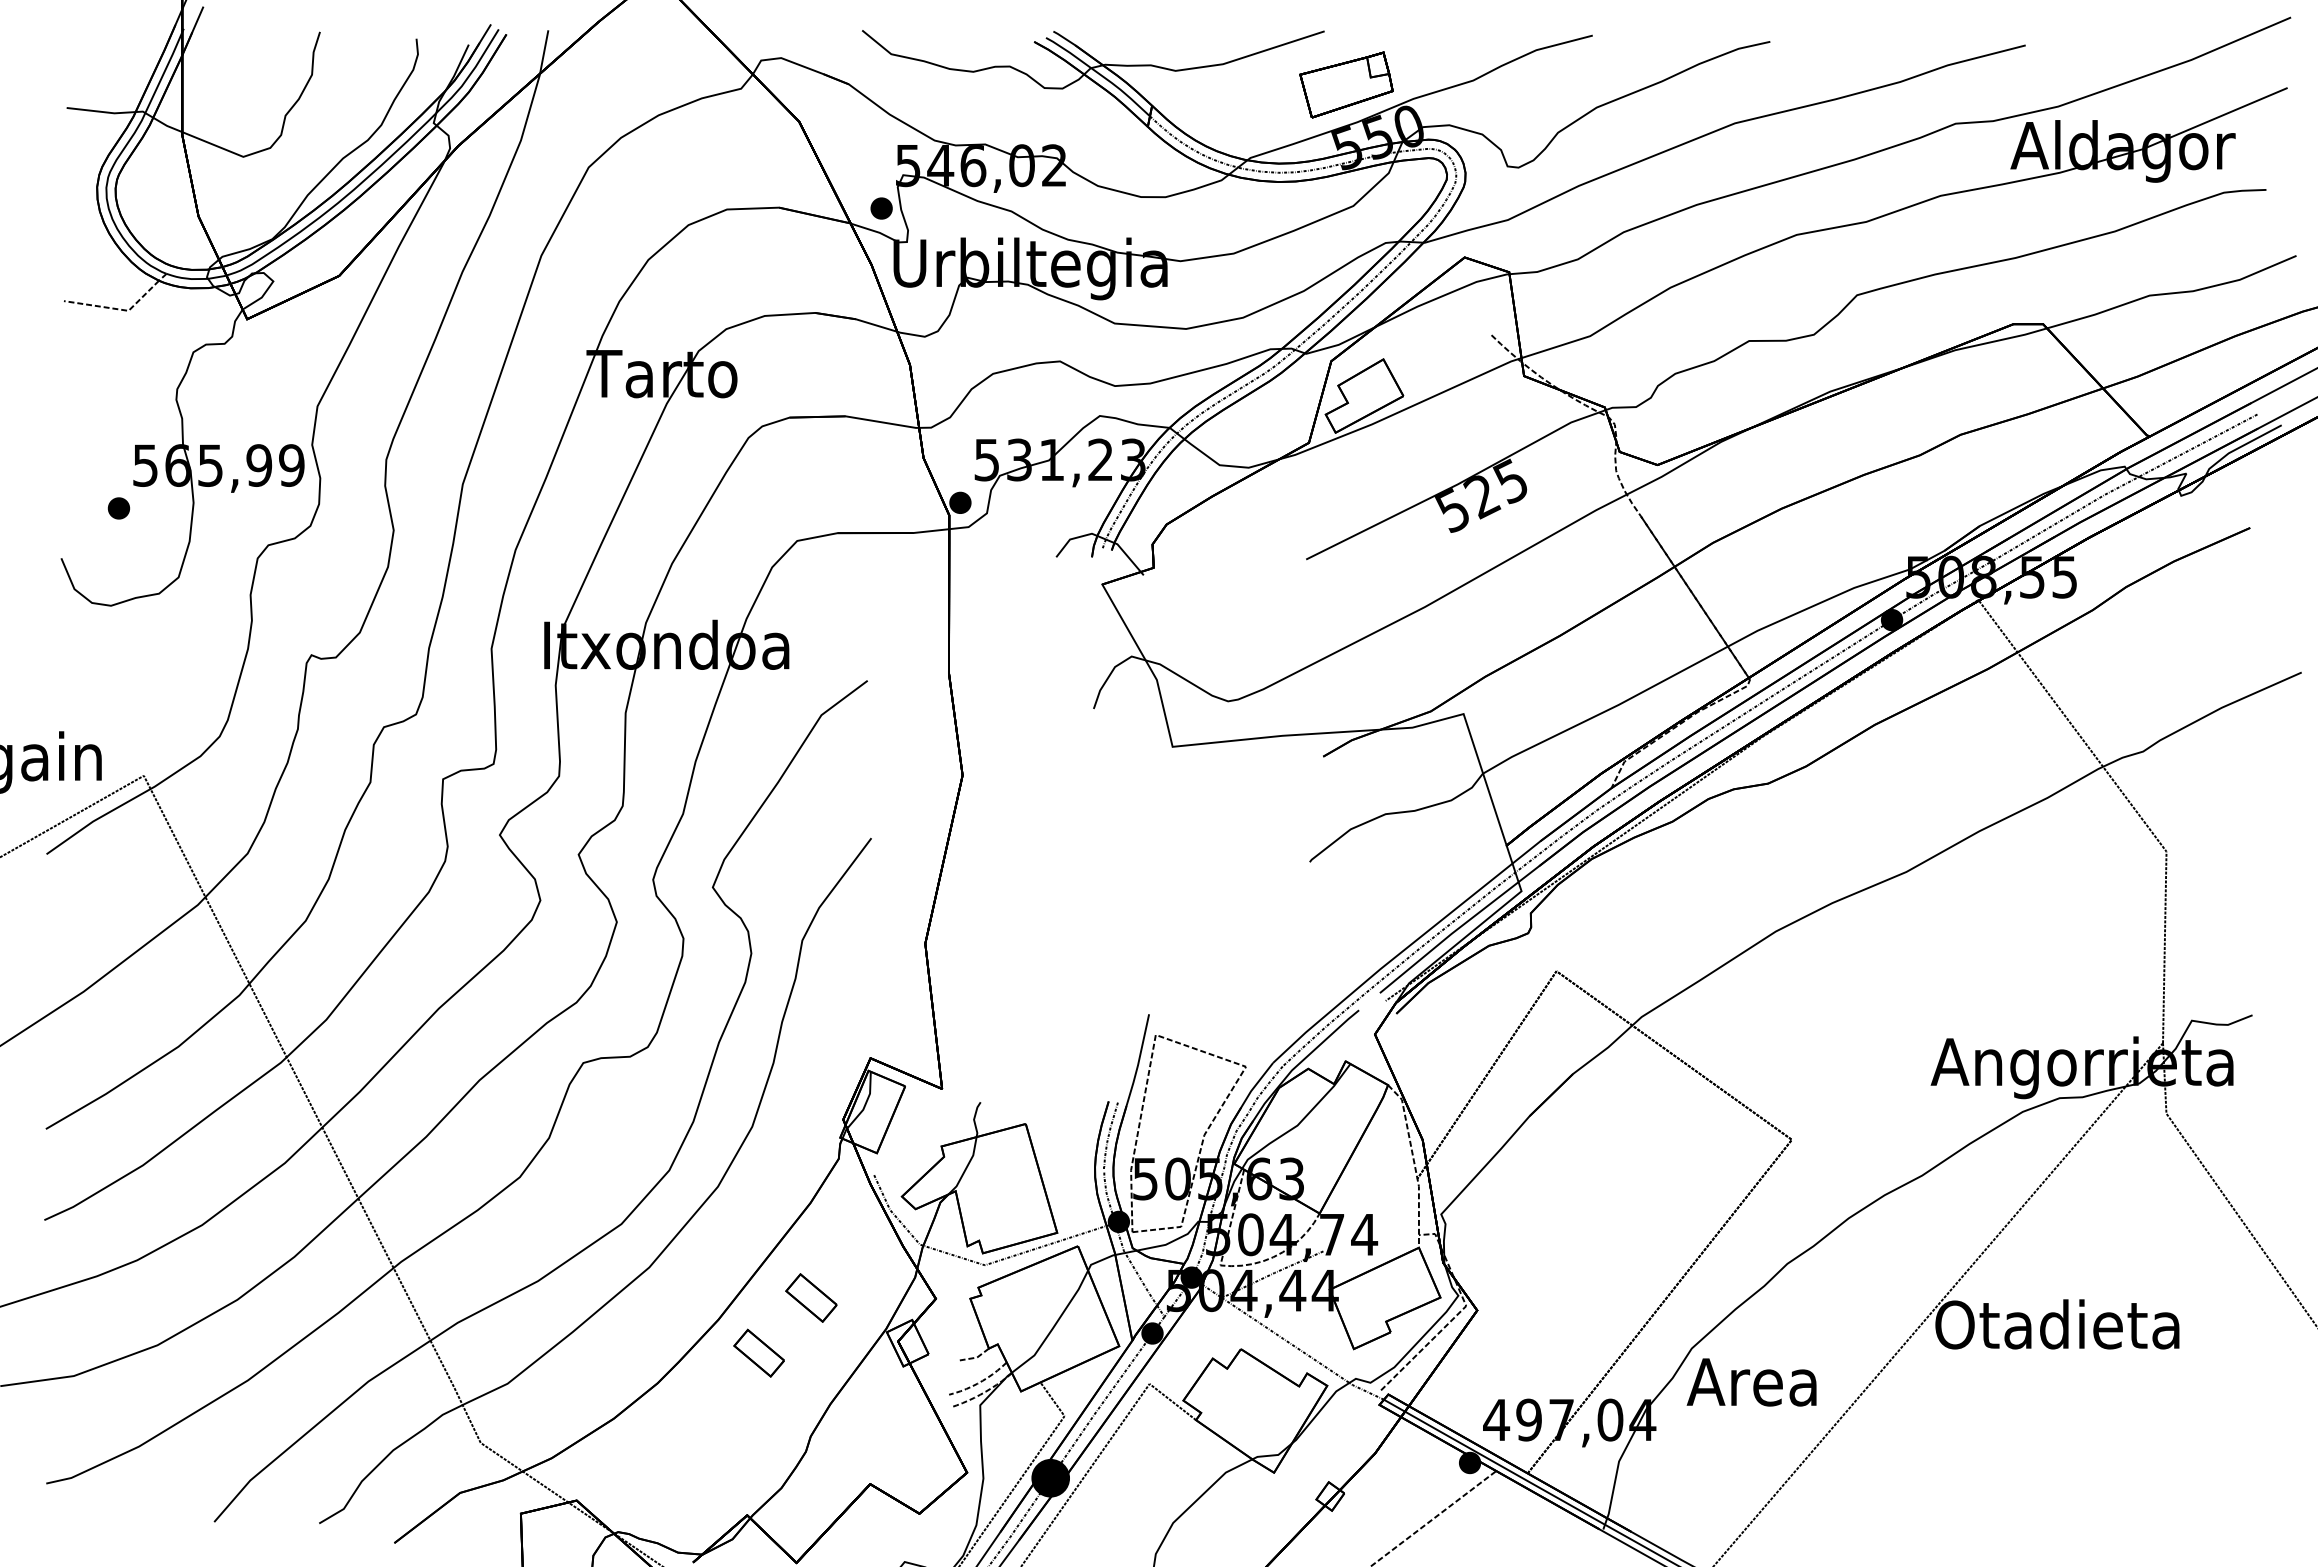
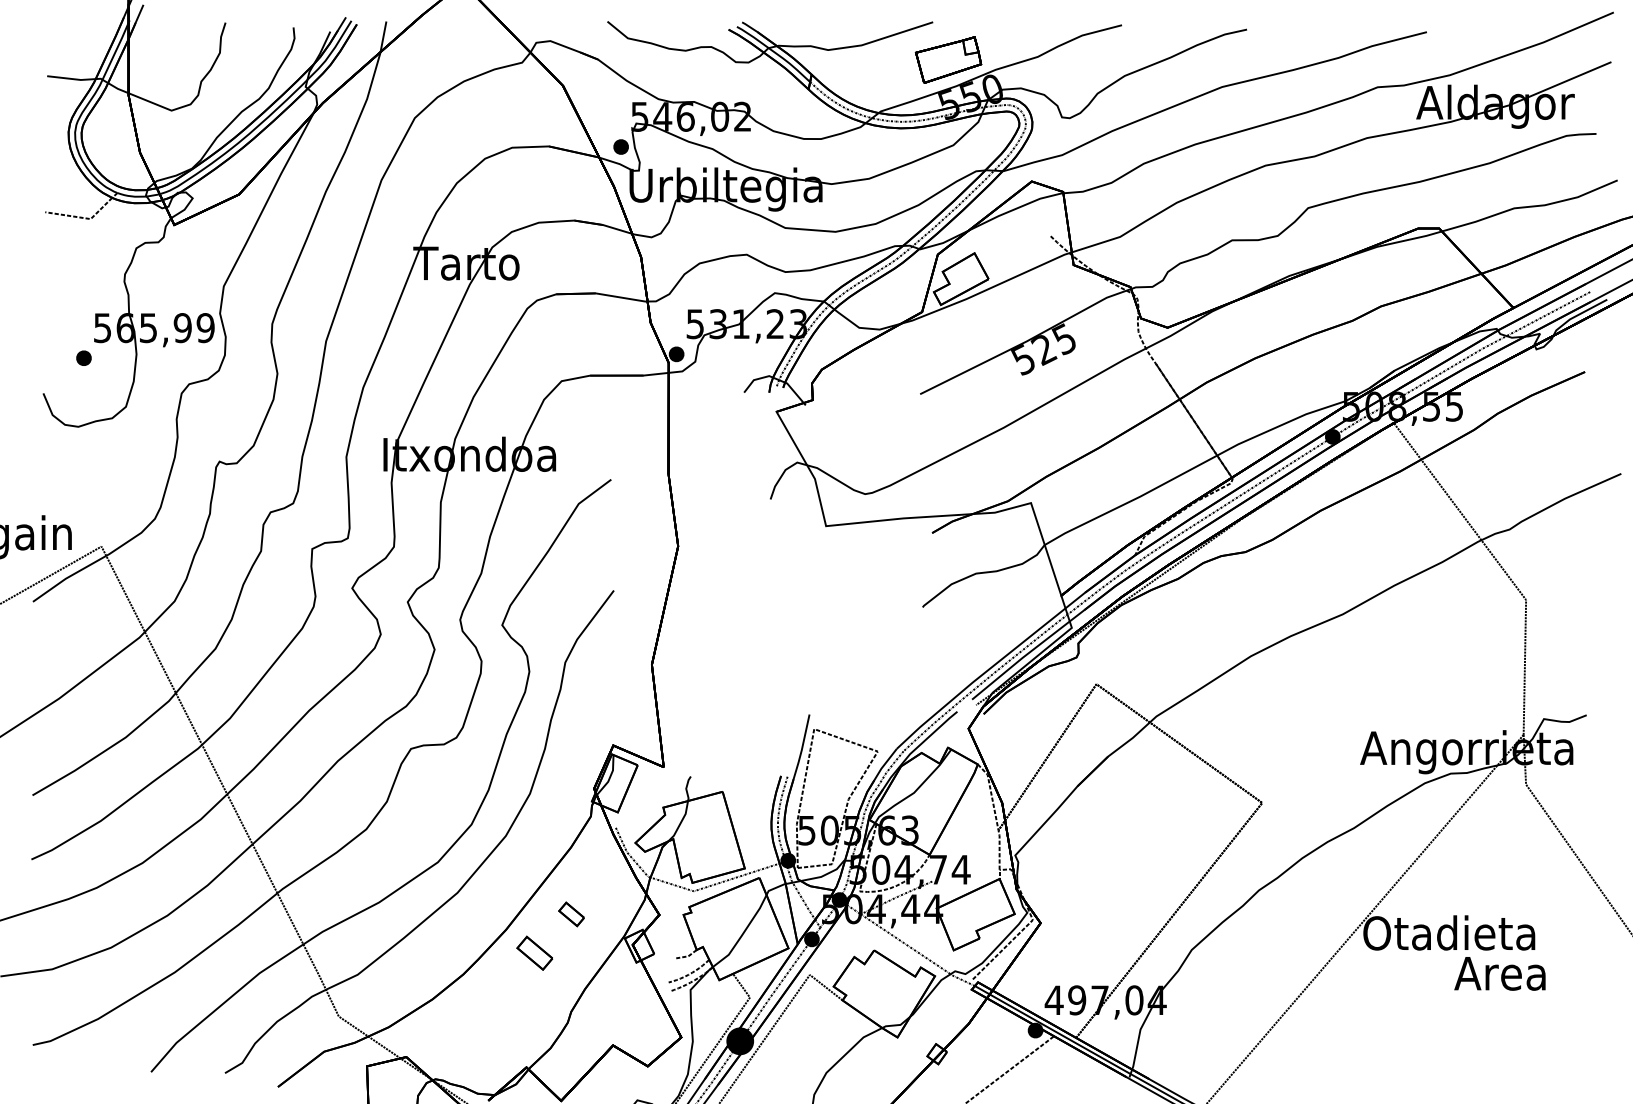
part: (811, 1298) -> (571, 914), size x0.7
text: (1751, 1381) -> (1499, 973), moved

